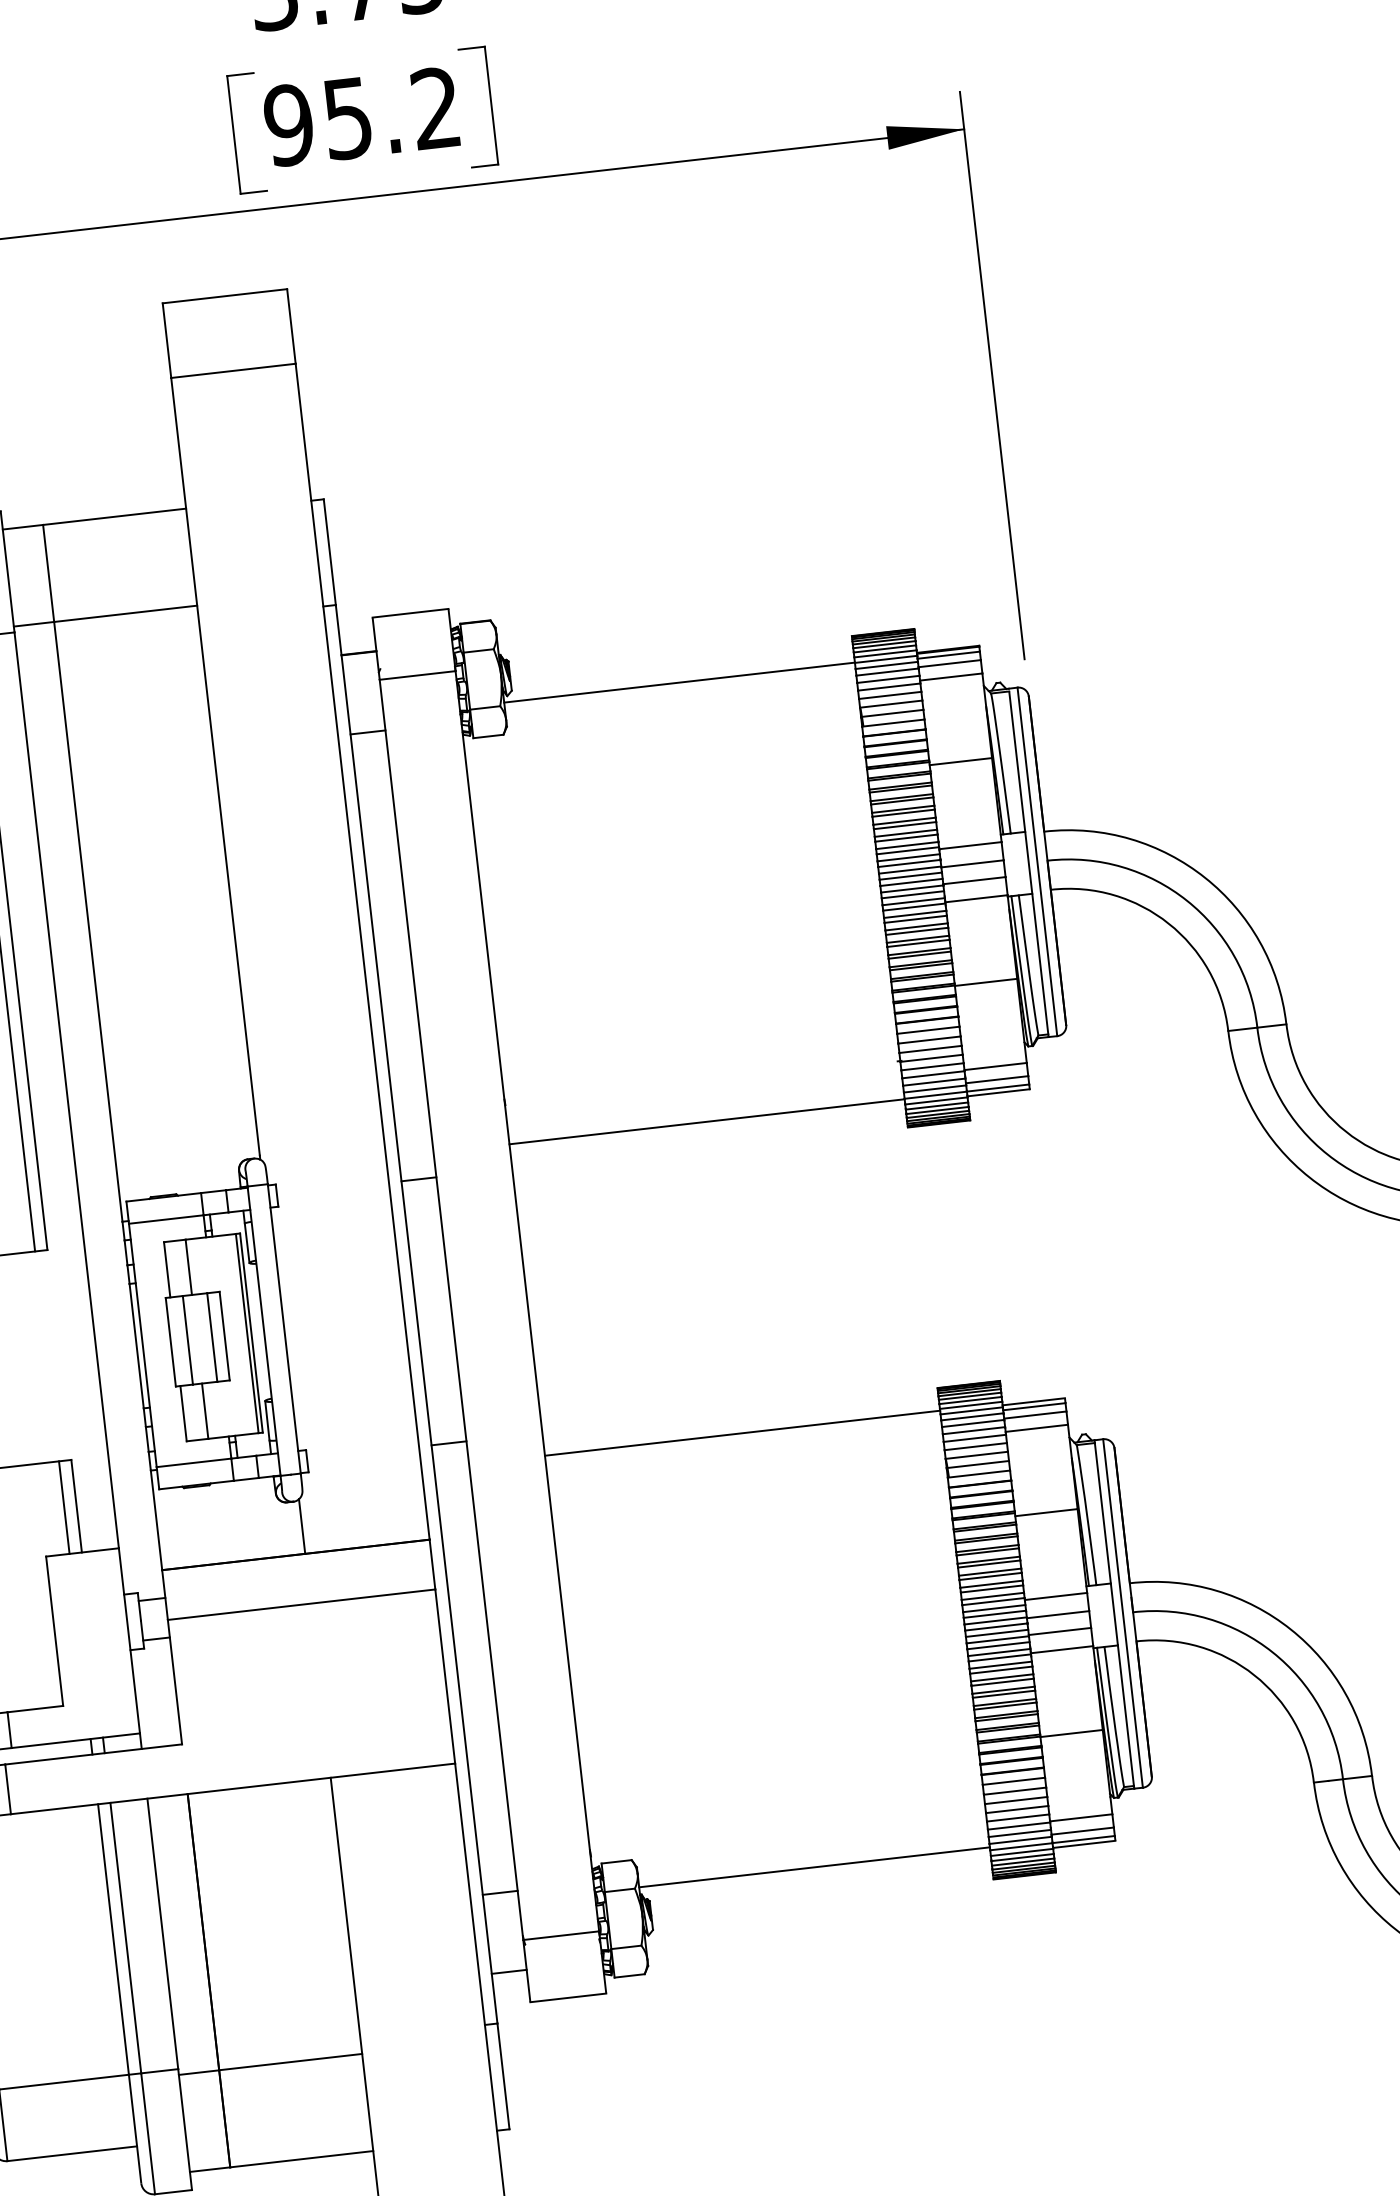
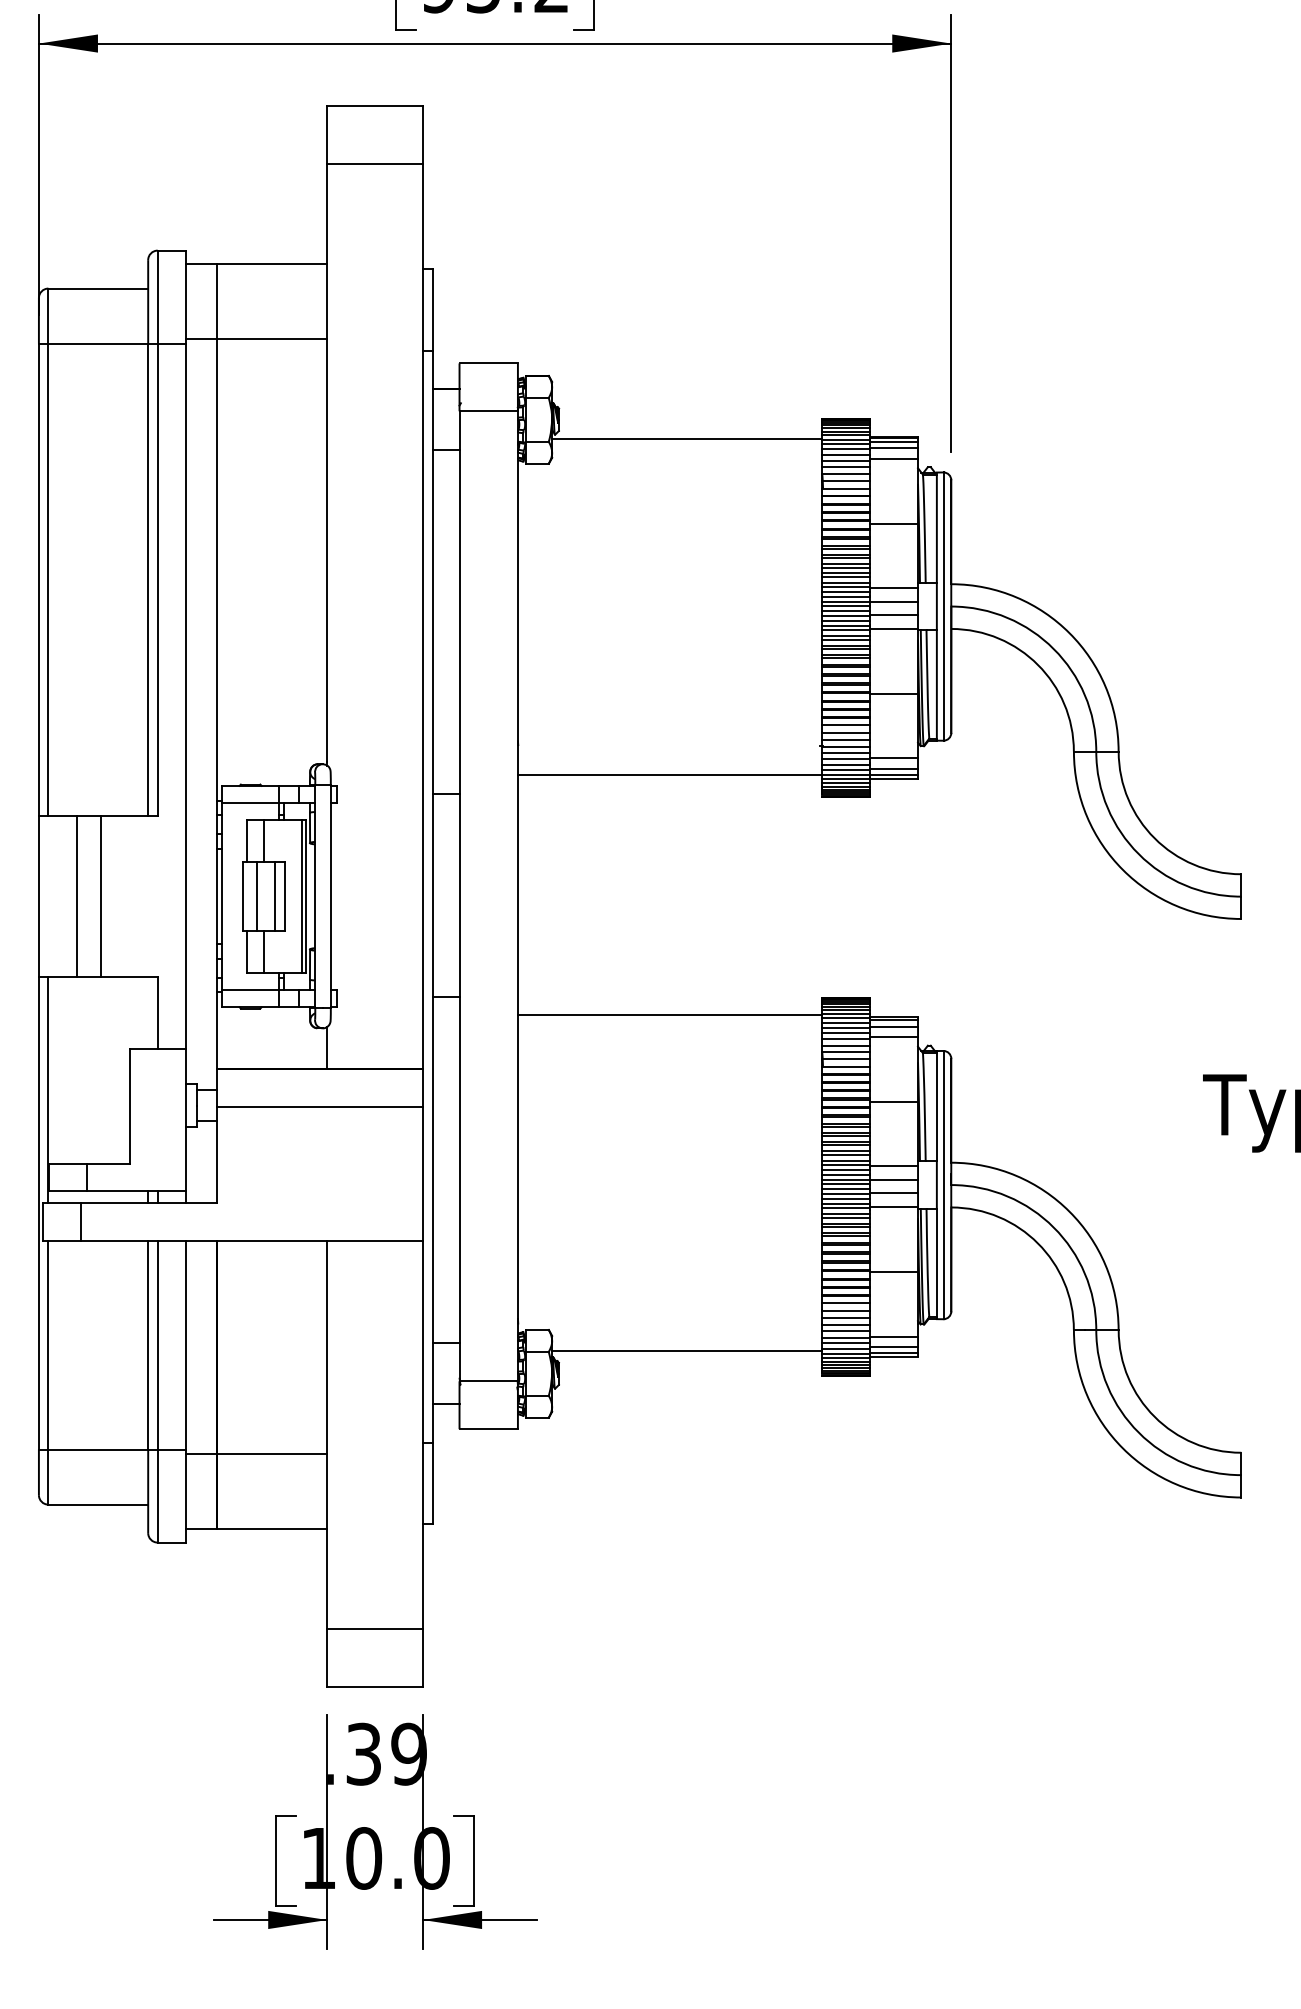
line: (64, 1506) -> (148, 1012), removed

